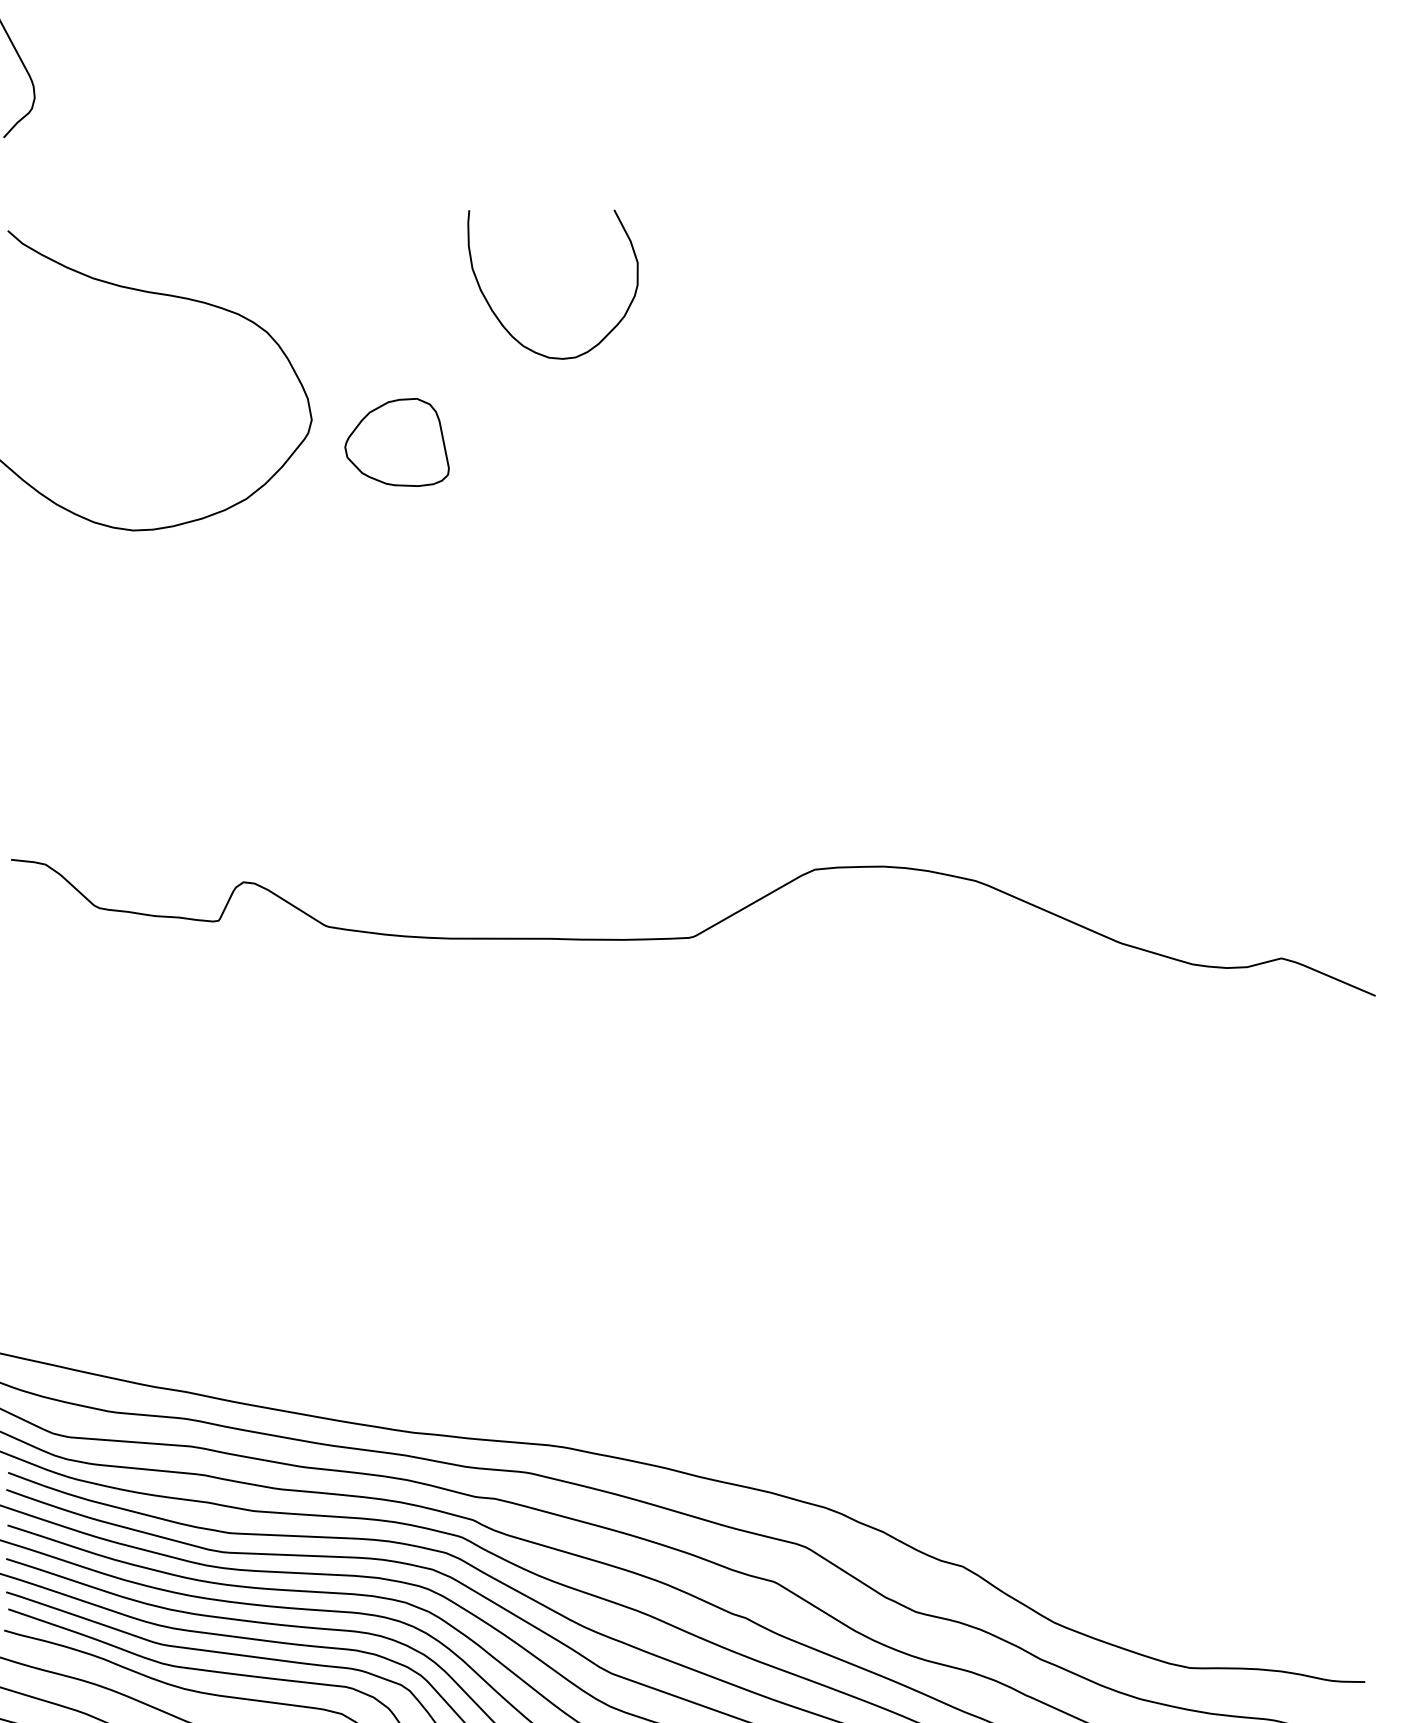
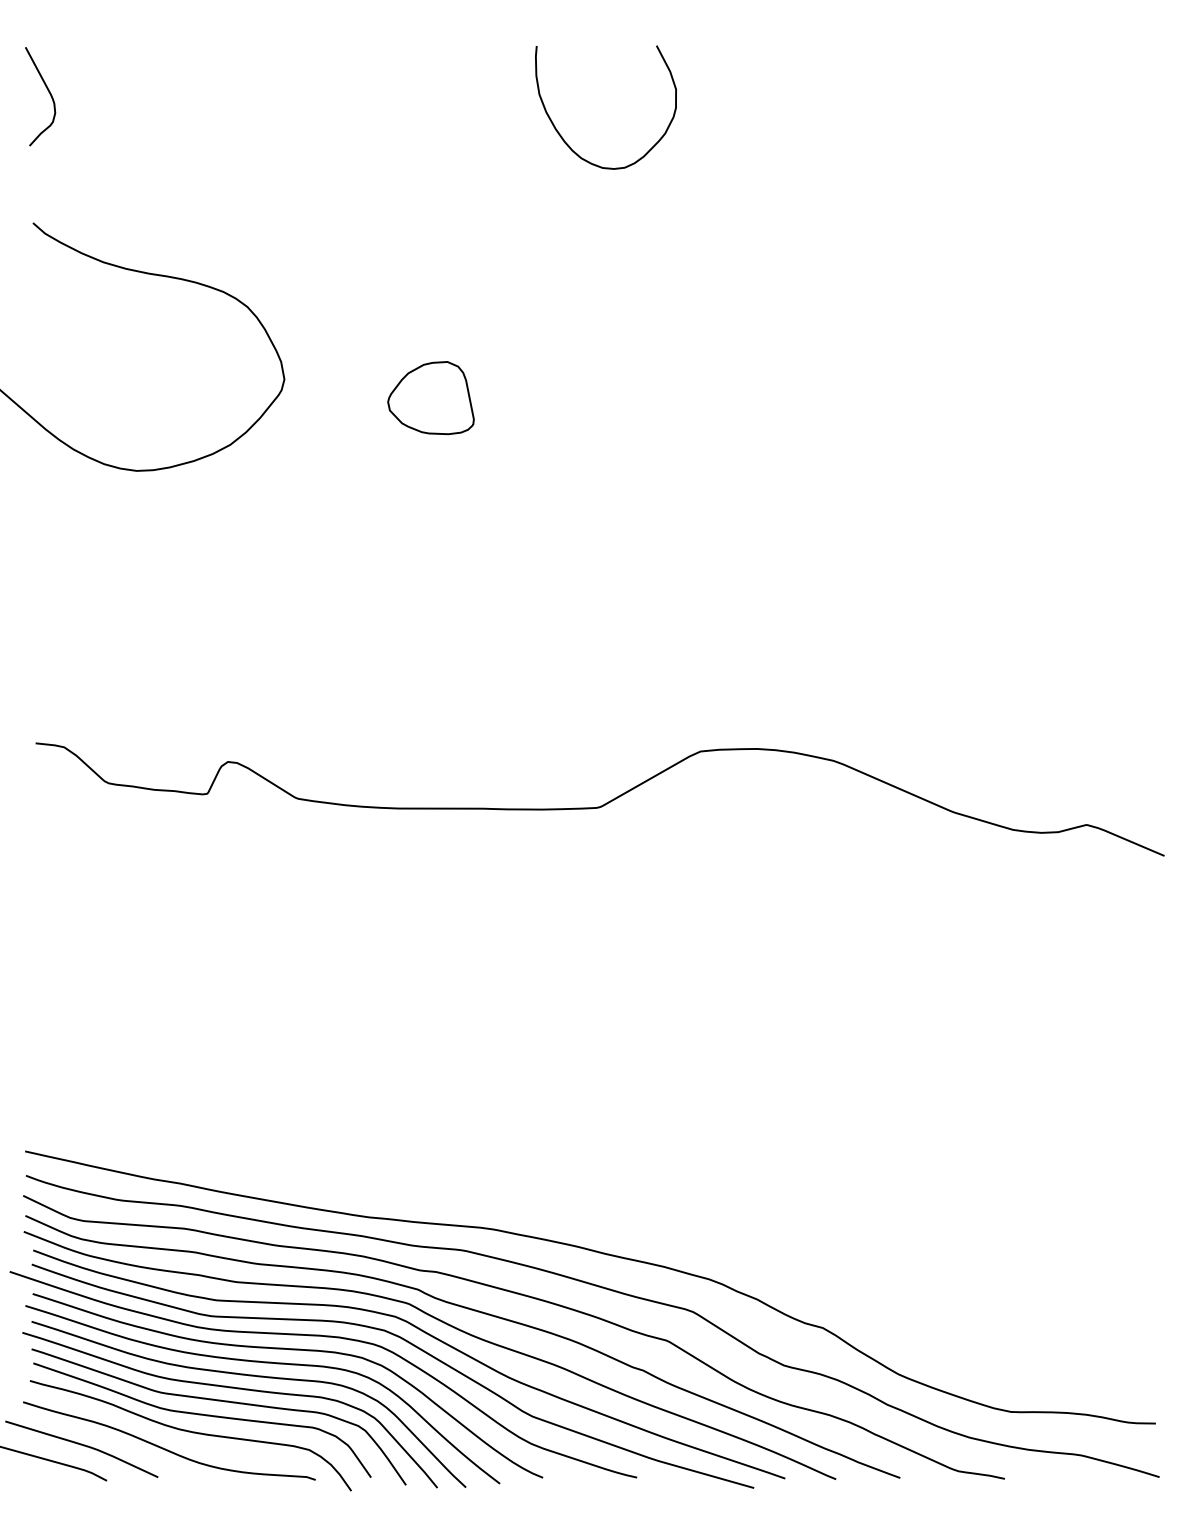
curve: (500, 319) -> (562, 136), moved
part: (396, 442) -> (430, 398), moved

